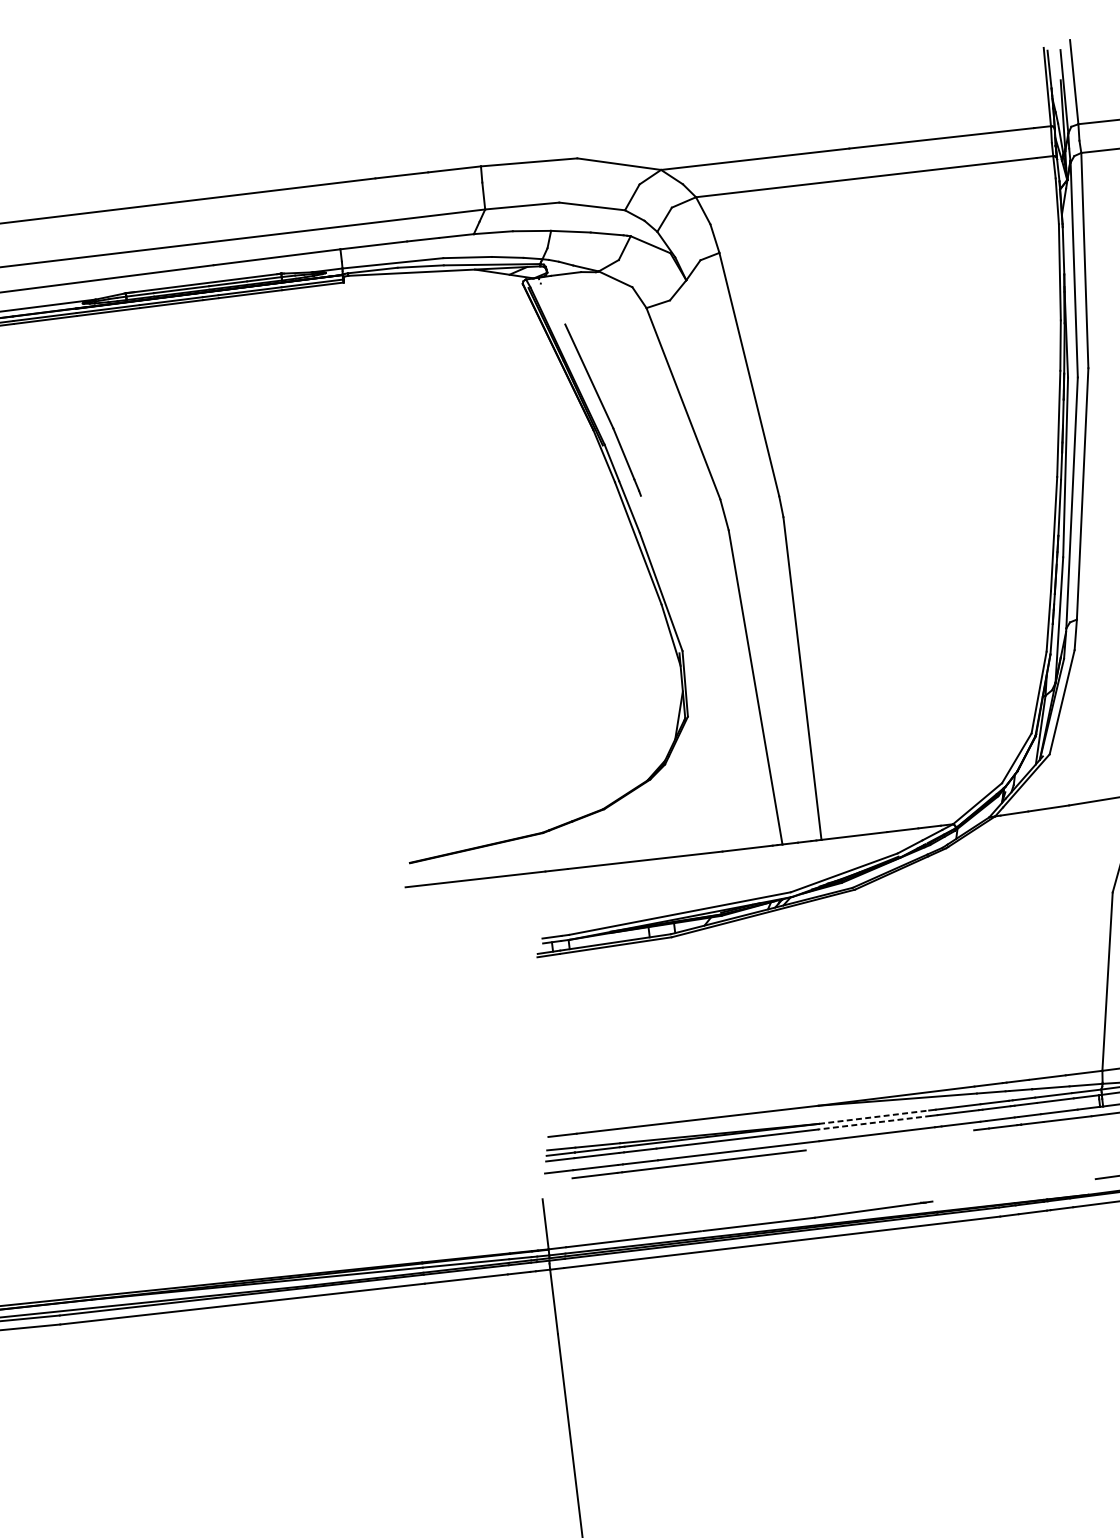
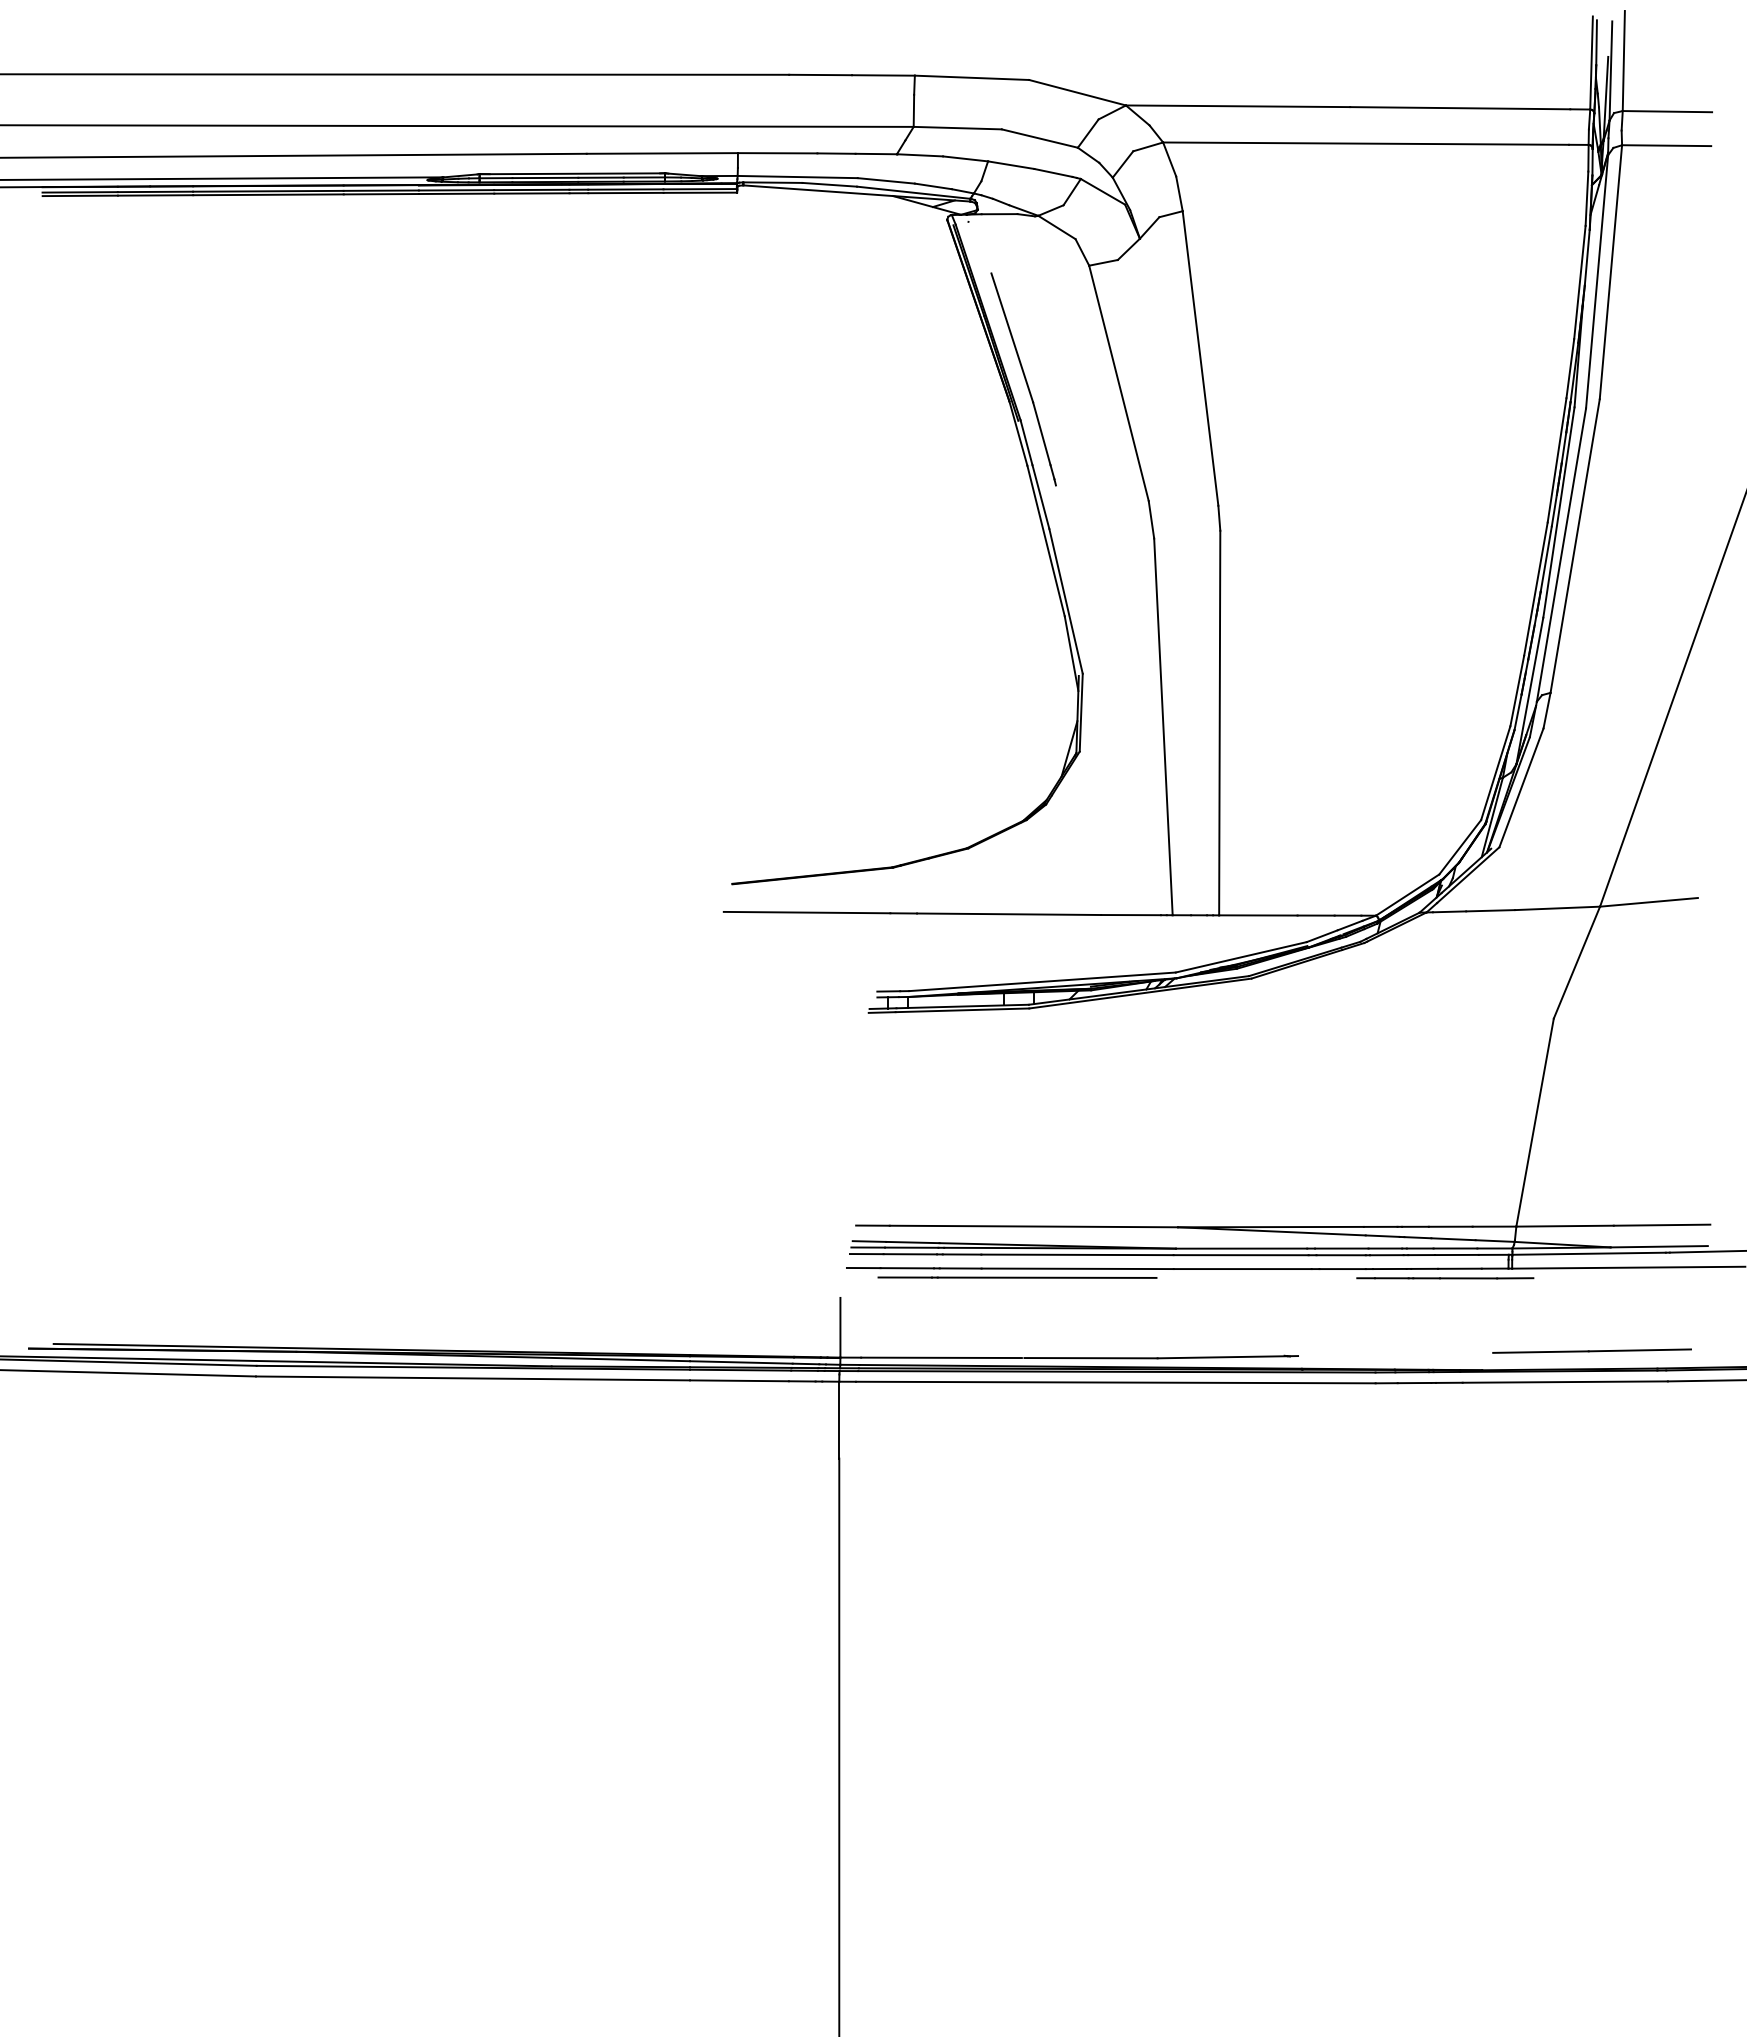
line: (874, 1117) -> (1241, 1248), dashed -> solid
line: (874, 1122) -> (1241, 1255), dashed -> solid

